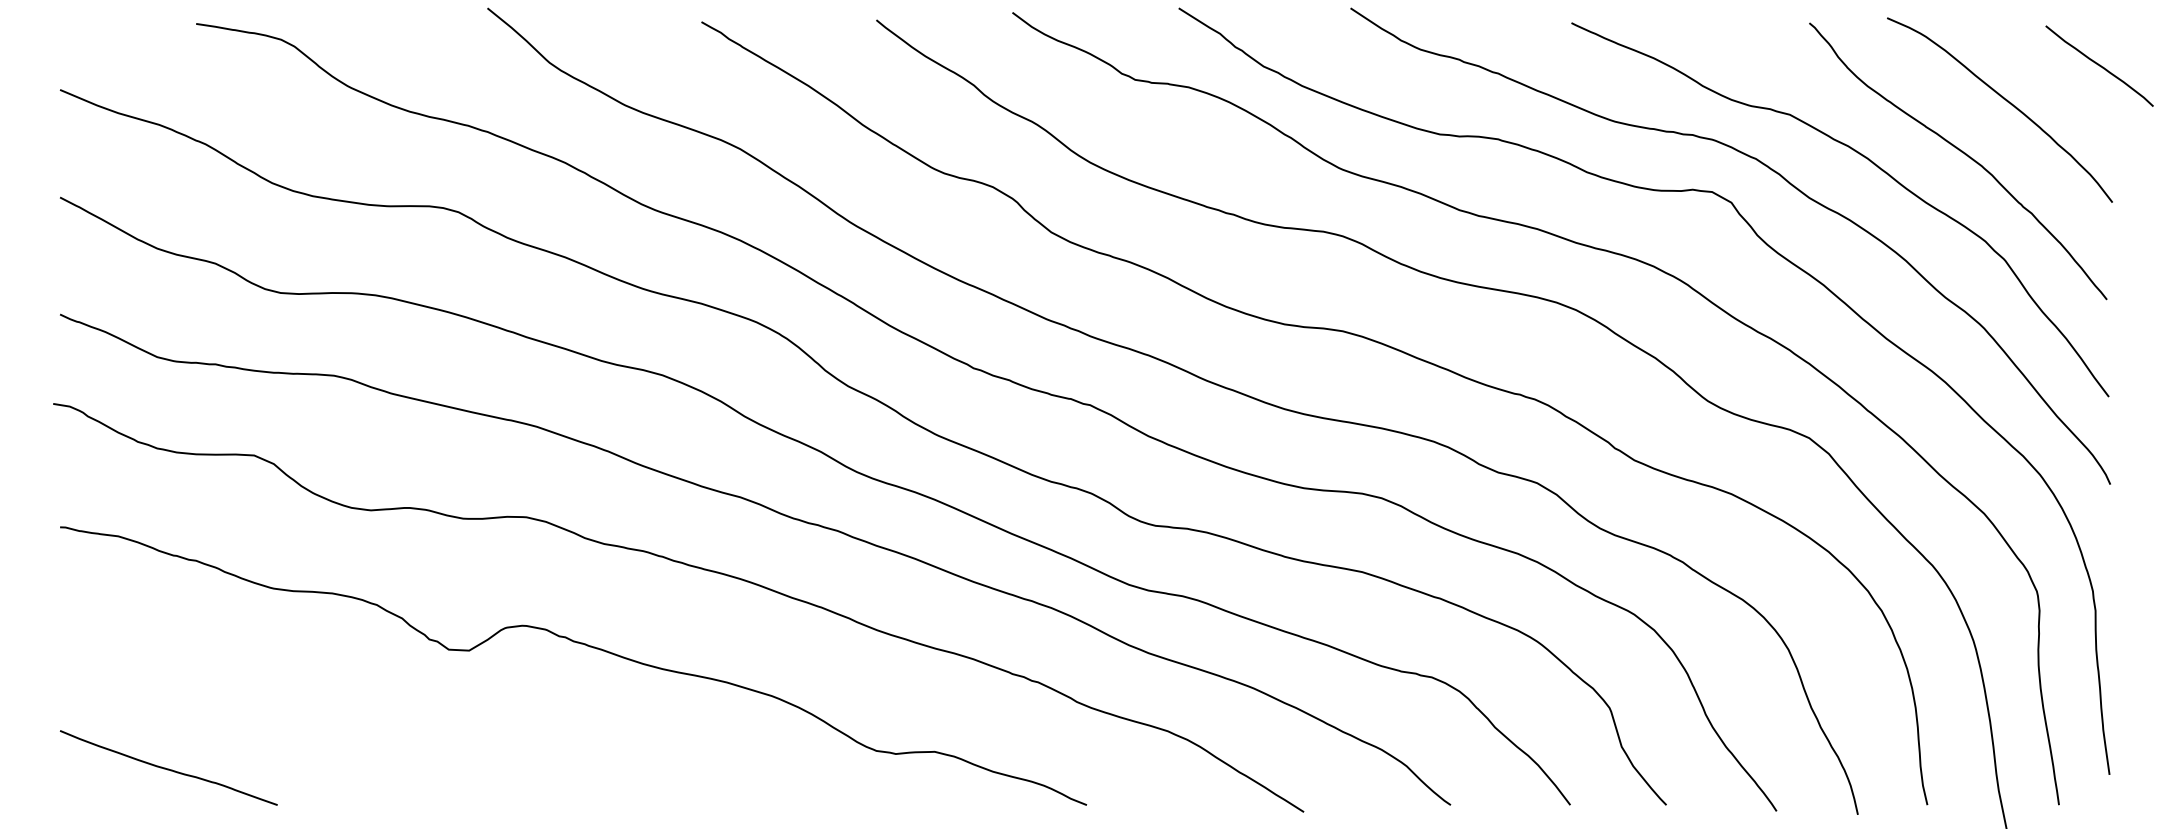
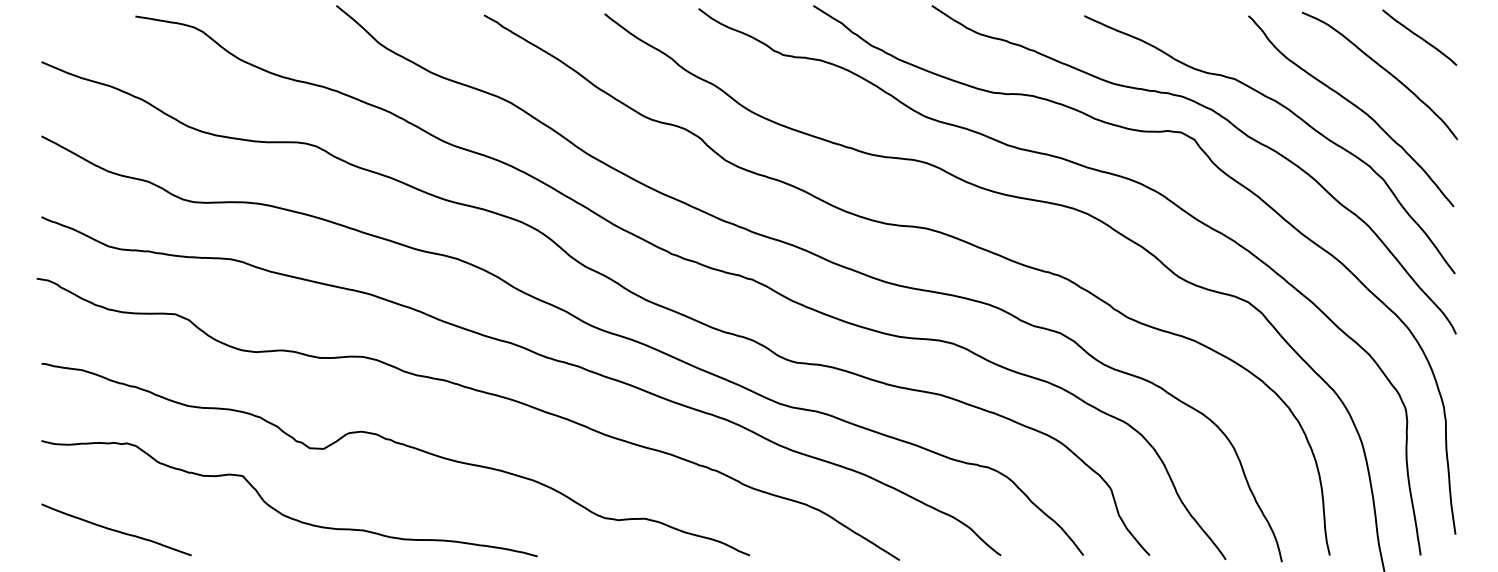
curve: (2099, 65) -> (1419, 37), moved
curve: (407, 742) -> (281, 512), added

